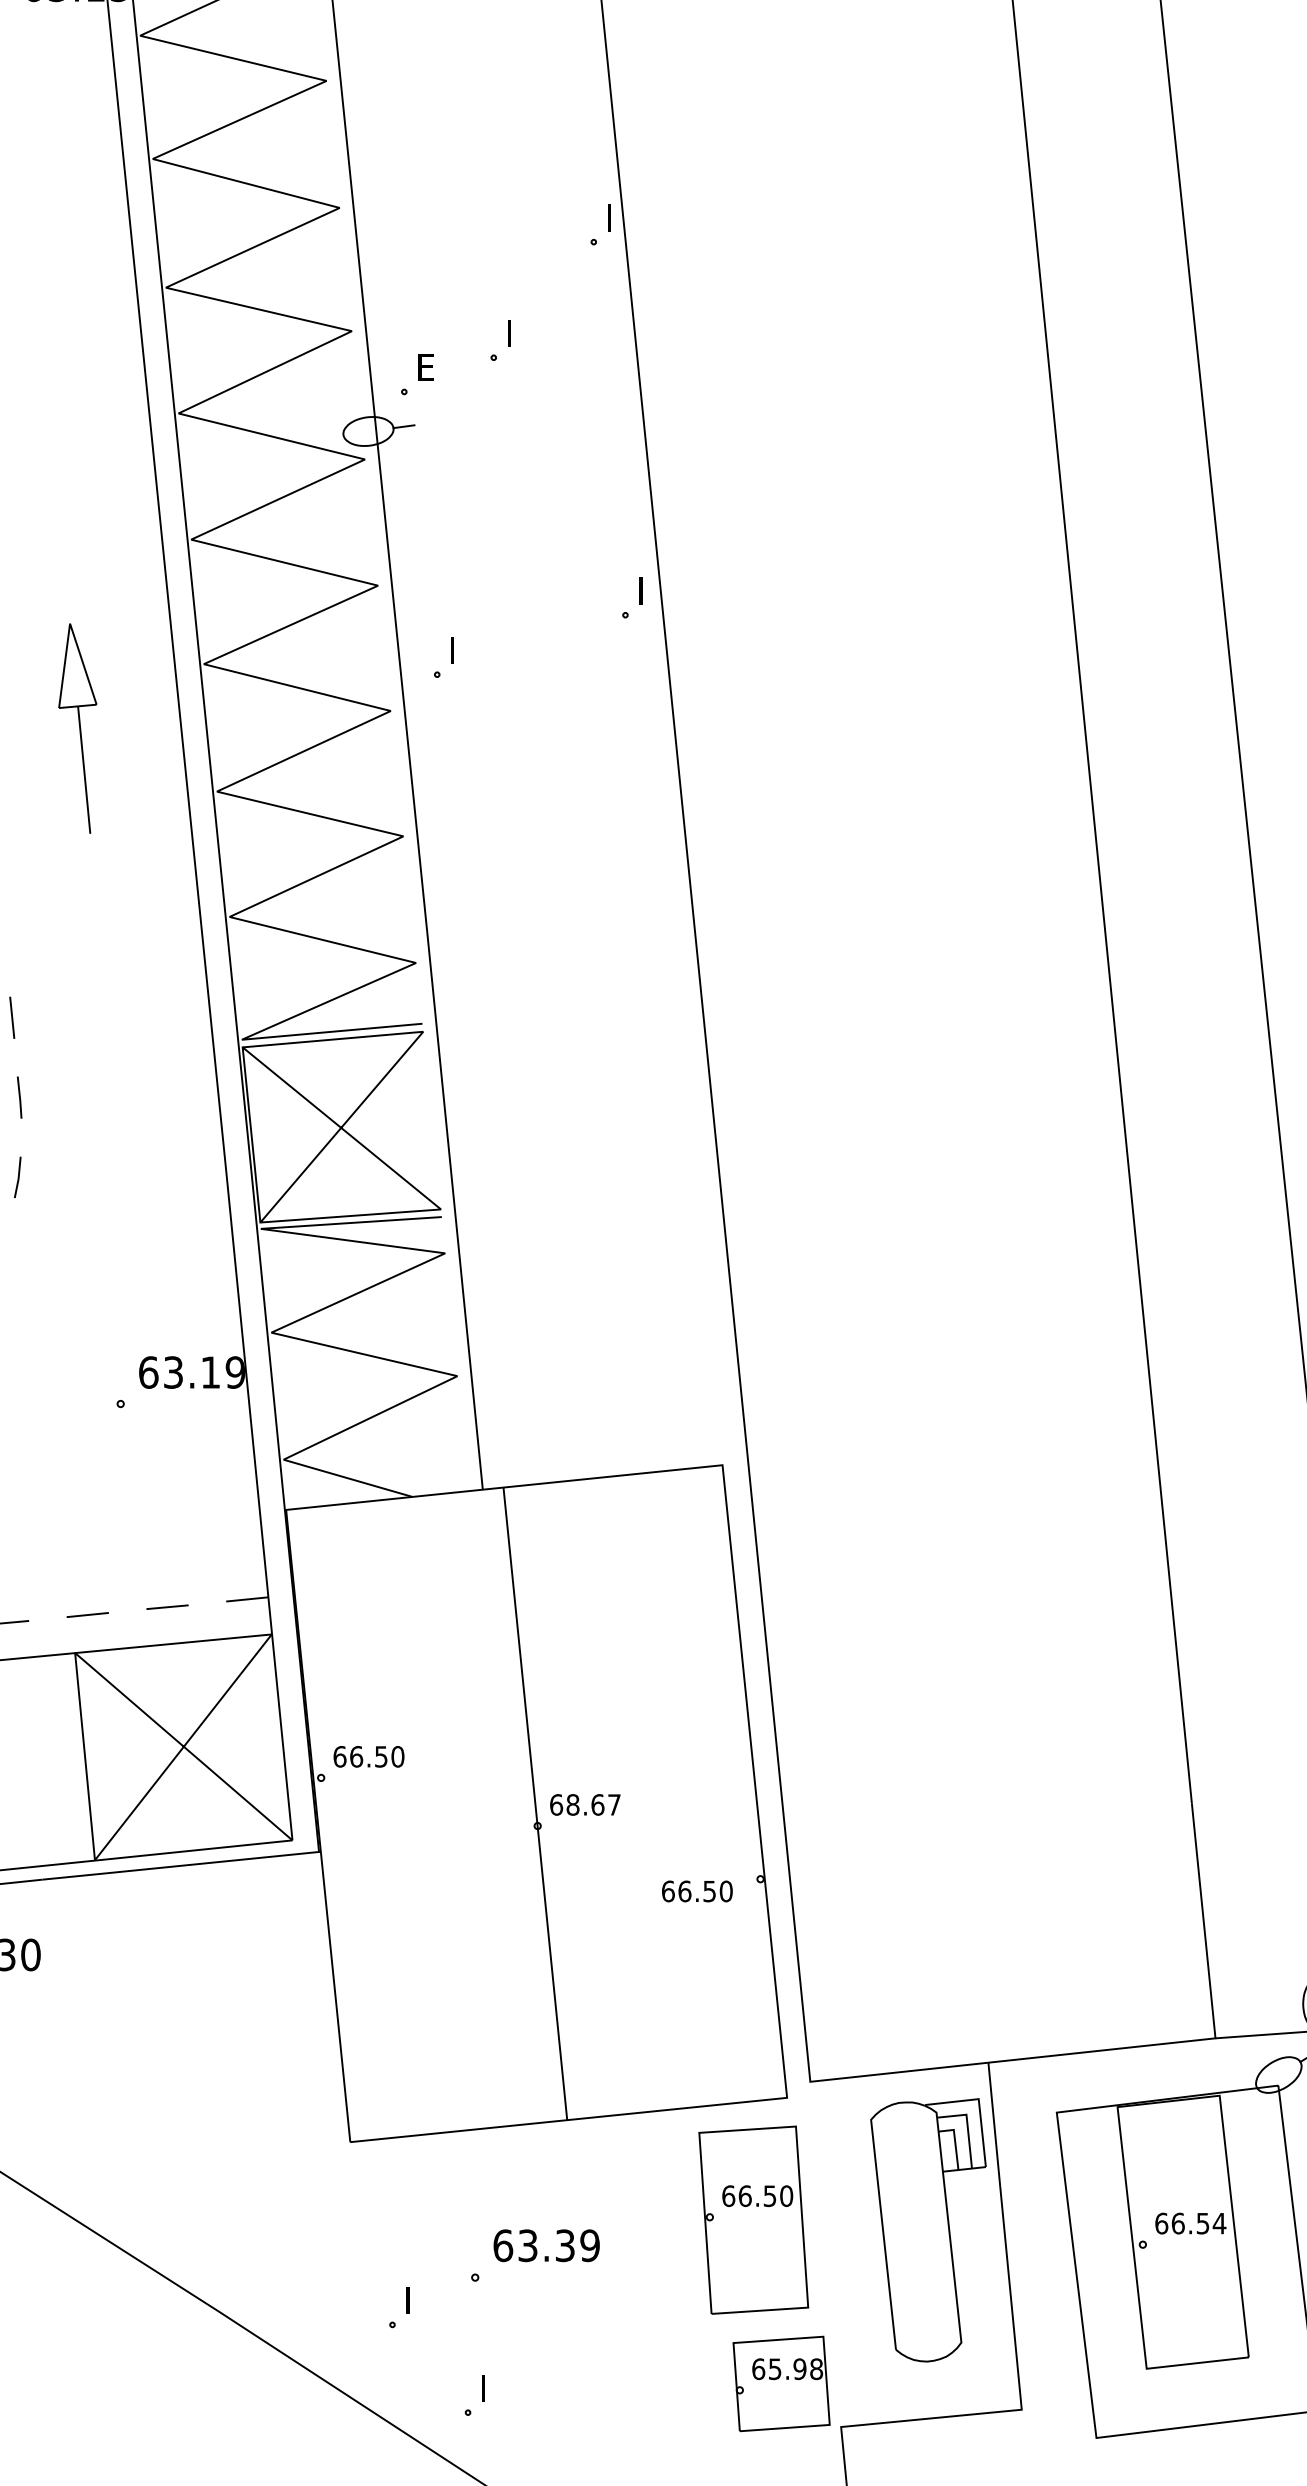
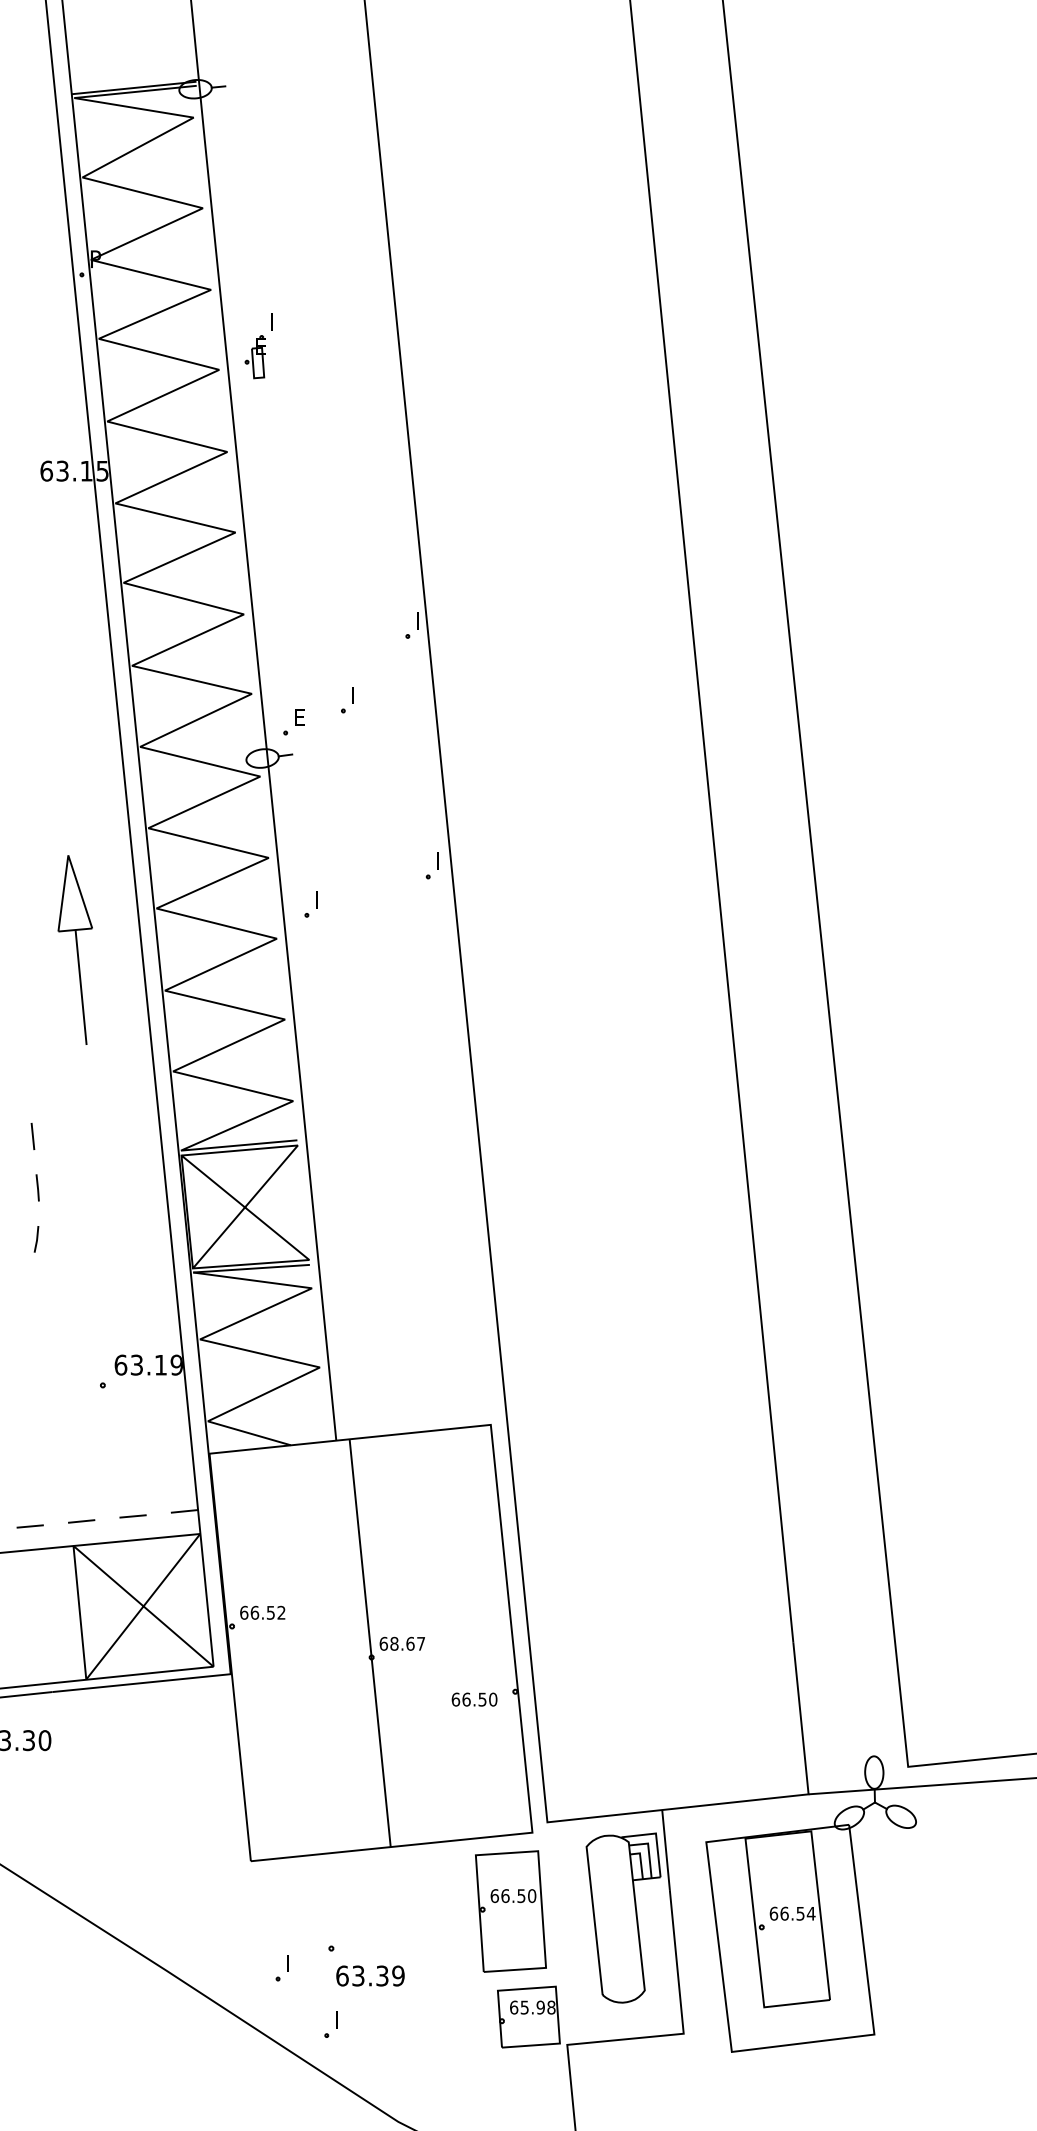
part: (76, 727) -> (74, 949), size x1.4
text: (397, 1756) -> (281, 1612), 66.50 -> 66.52
text: (546, 2244) -> (370, 1975), moved

